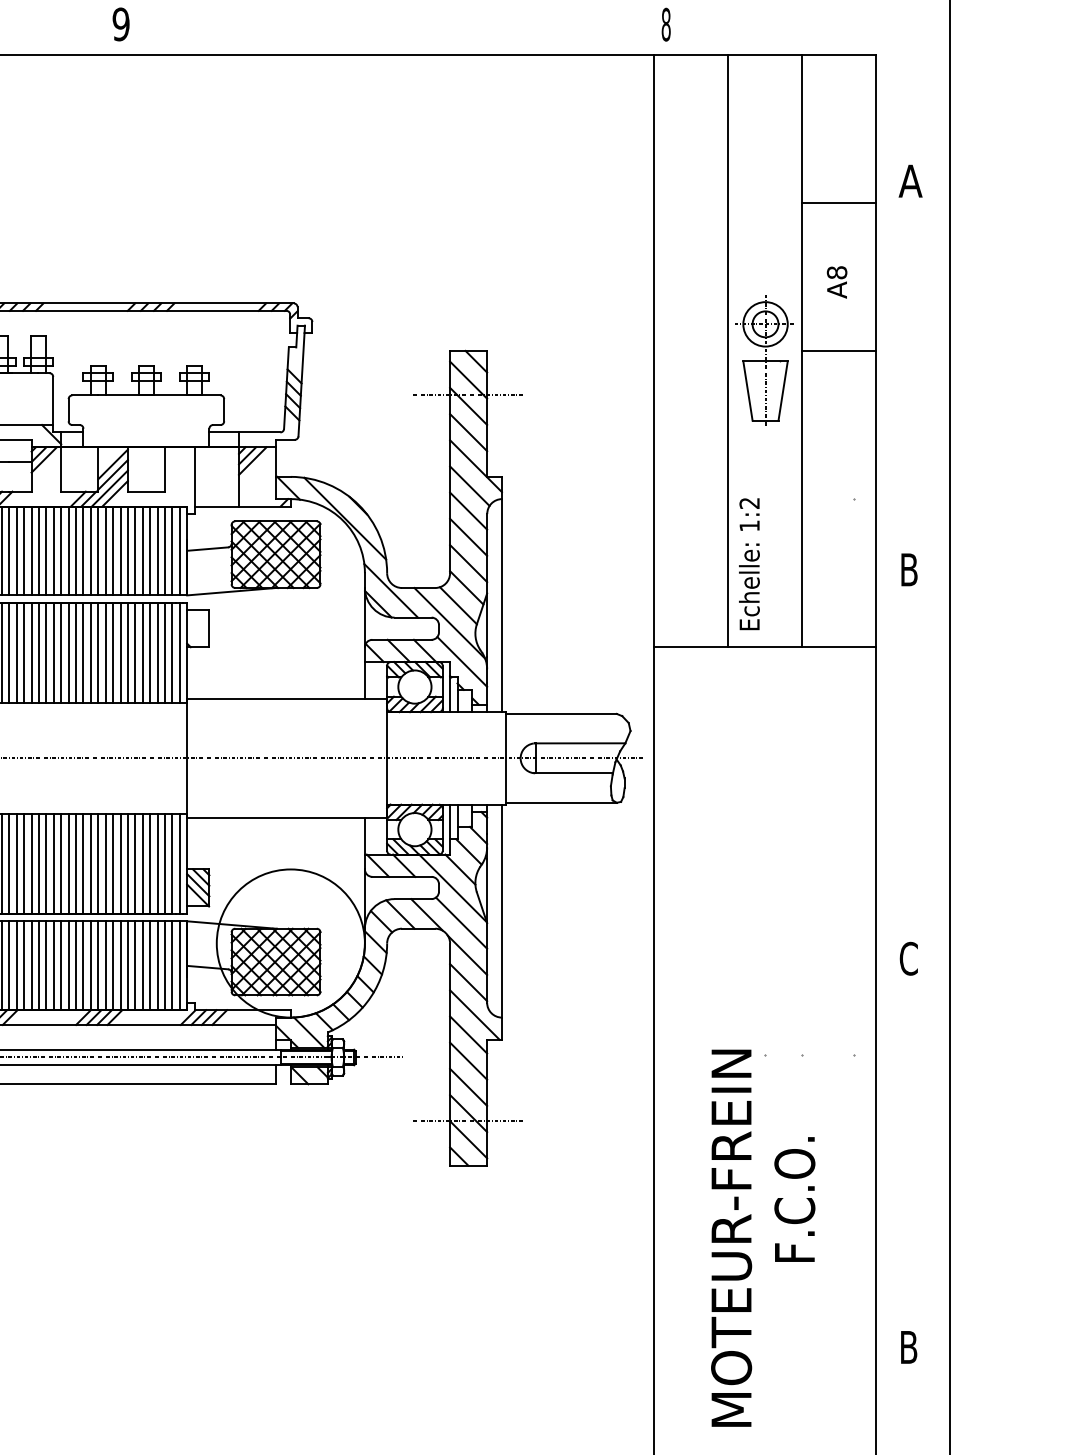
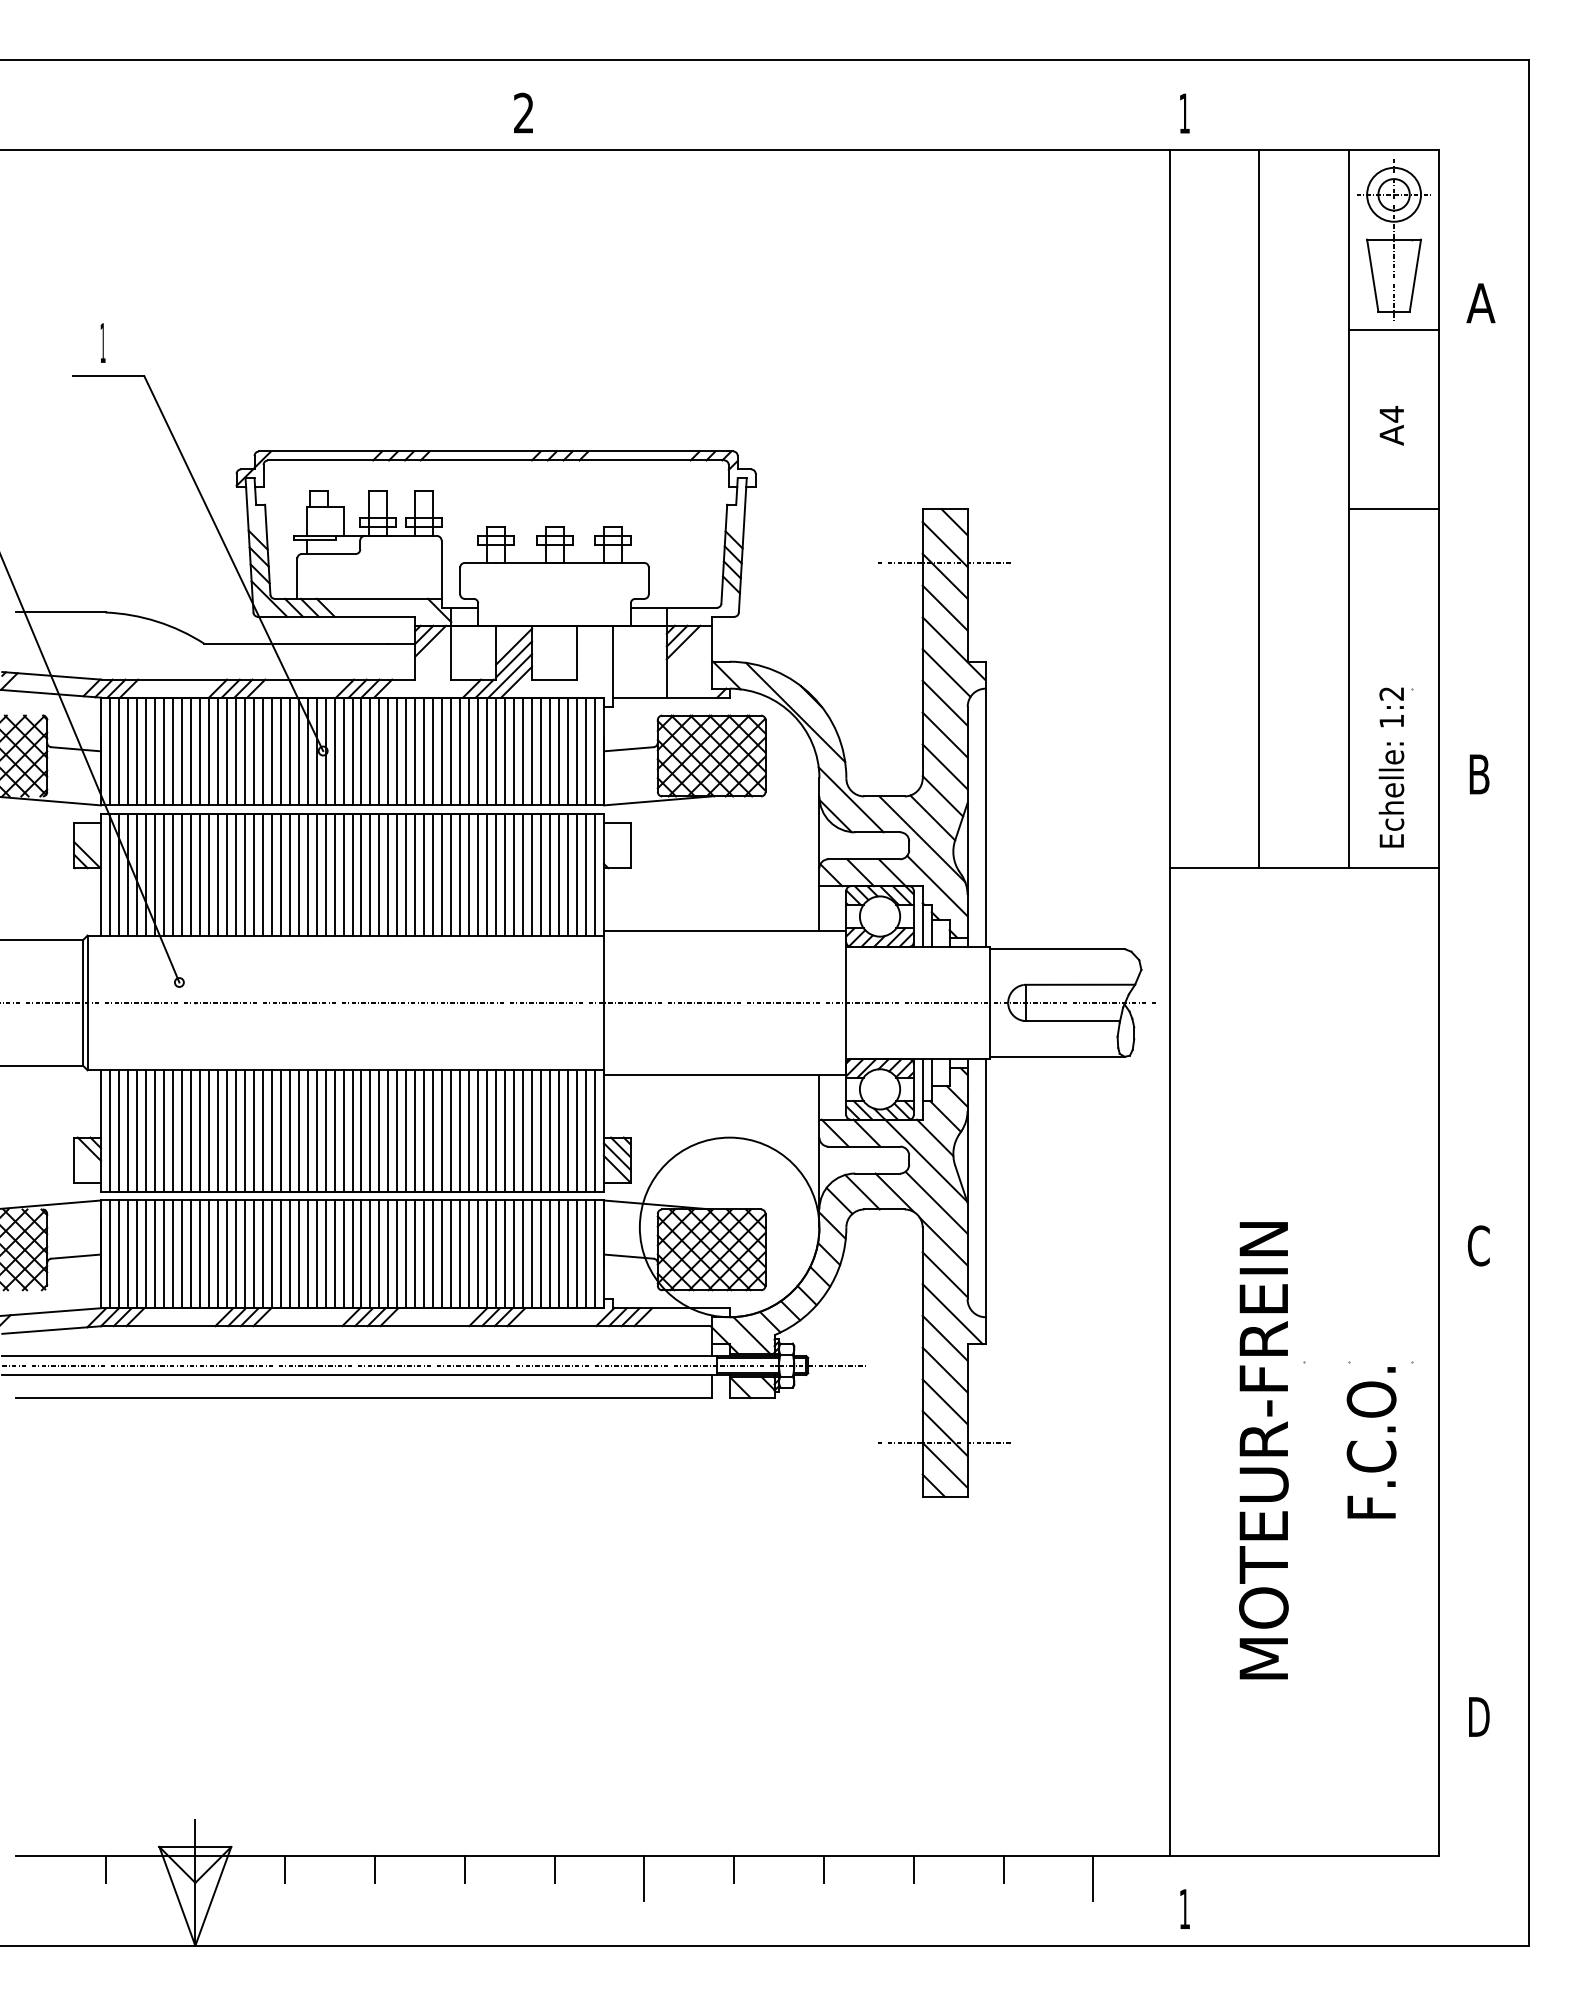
text: (120, 23) -> (523, 112), 9 -> 2
text: (666, 24) -> (1184, 113), 8 -> 1
text: (836, 272) -> (1391, 414), A8 -> A4
part: (765, 361) -> (1393, 239), moved
text: (749, 564) -> (1391, 767), moved
text: (794, 1199) -> (1371, 1442), moved
text: (731, 1238) -> (1263, 1450), moved
text: (909, 1346) -> (1479, 1716), B -> D

